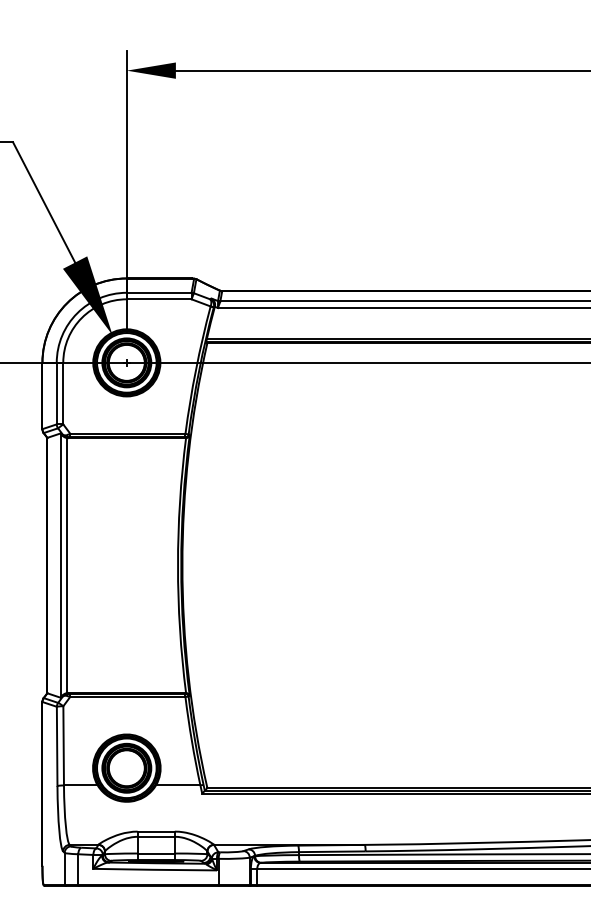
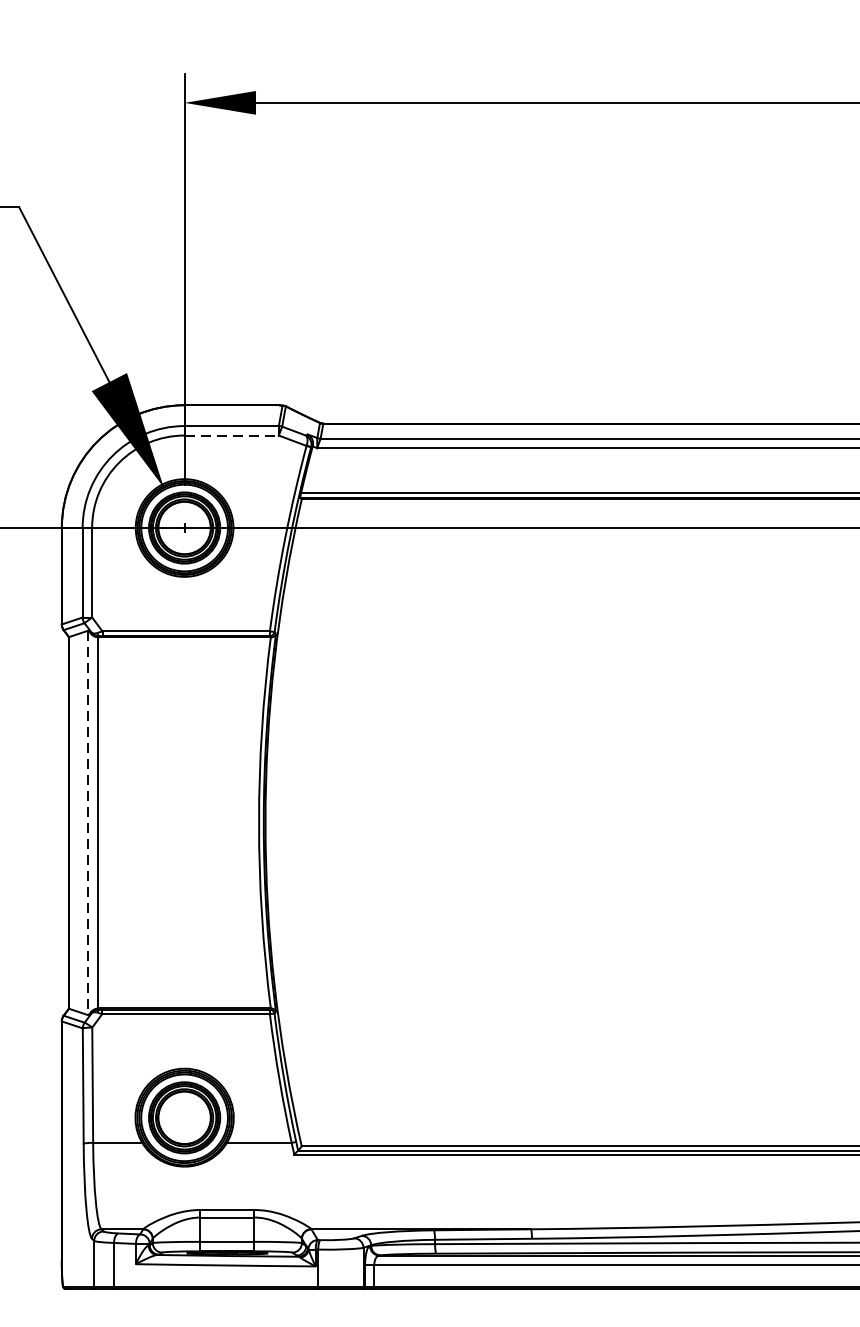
line: (159, 299) -> (232, 435), solid -> dashed
line: (60, 566) -> (88, 824), solid -> dashed

